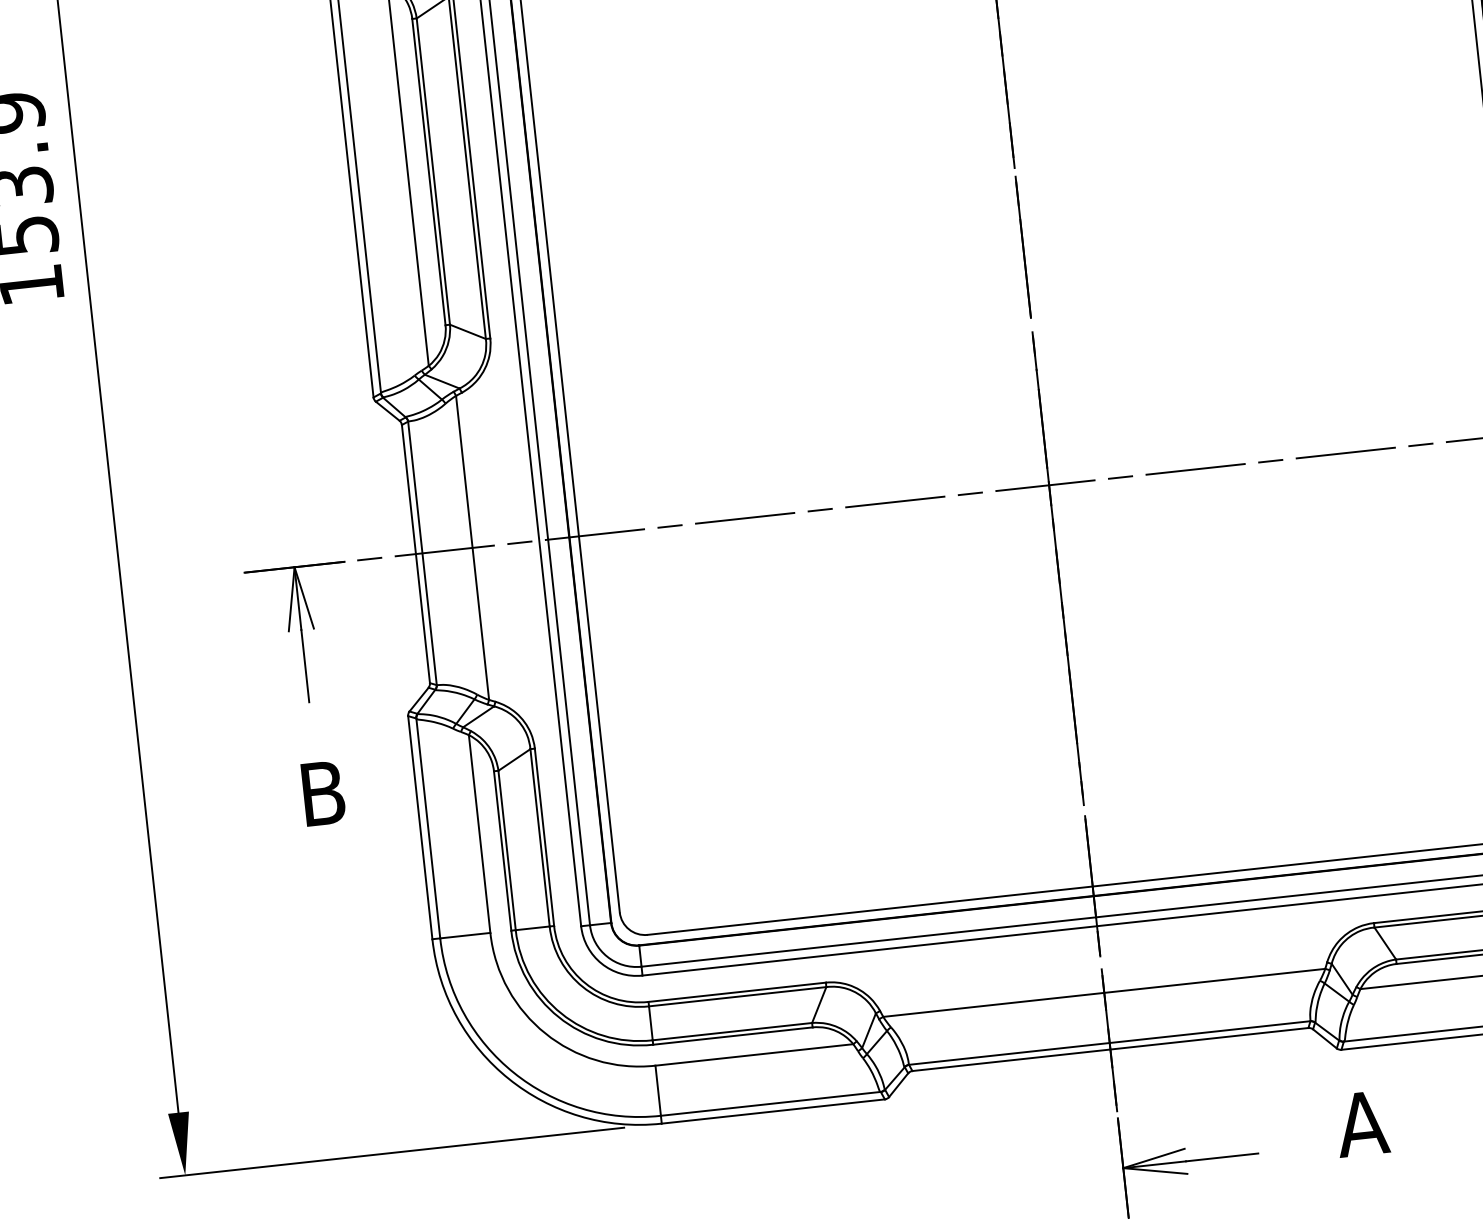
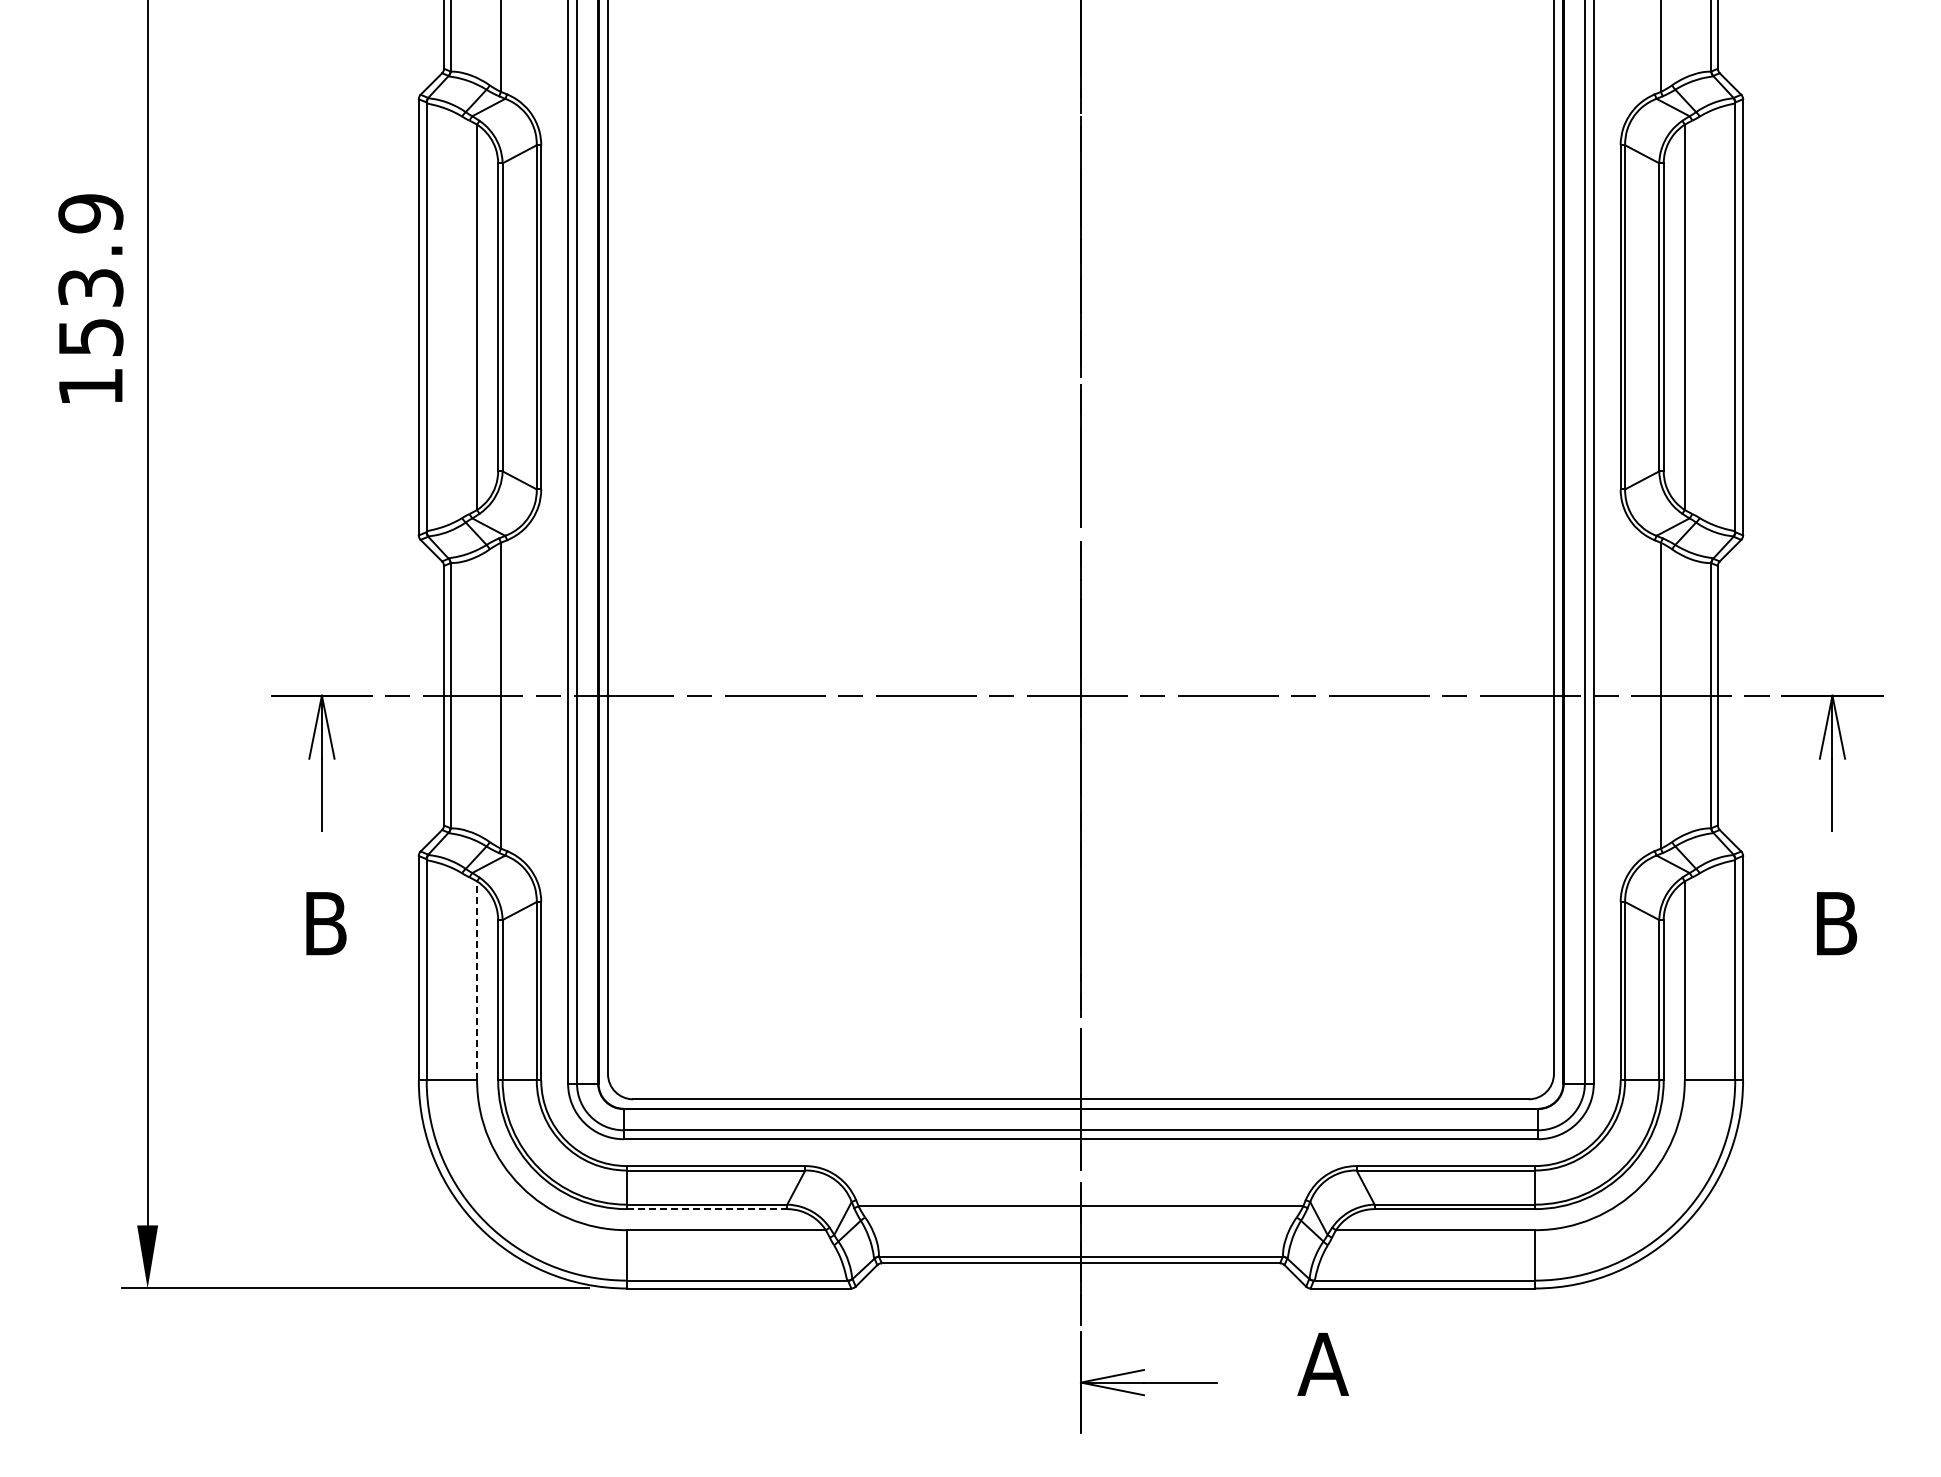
line: (479, 833) -> (477, 980), solid -> dashed
line: (733, 1036) -> (707, 1209), solid -> dashed

